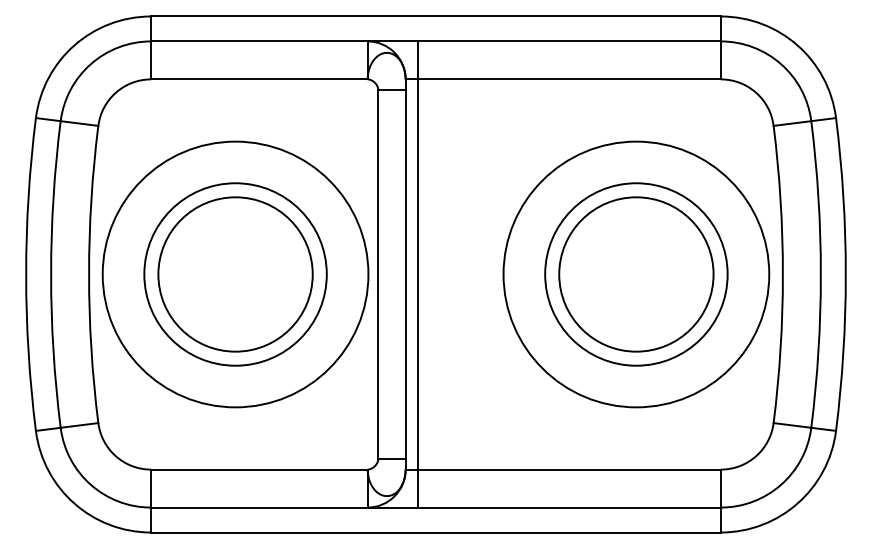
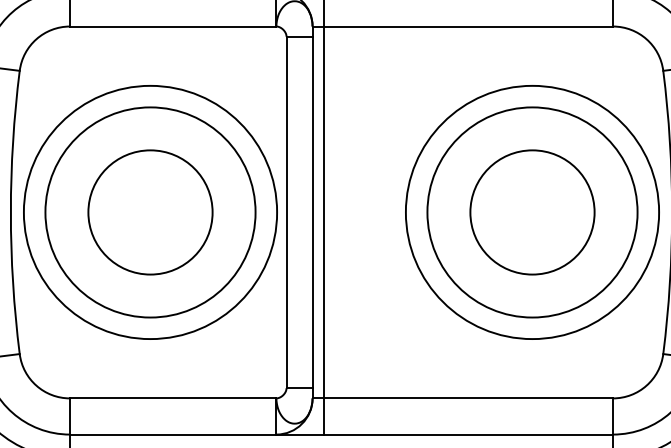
circle: (235, 274) -> (150, 212), size x0.71
circle: (235, 274) -> (150, 212), size x1.43
circle: (636, 274) -> (532, 212), size x0.71
circle: (636, 274) -> (532, 212), size x1.43

